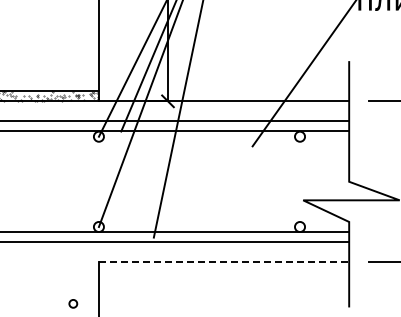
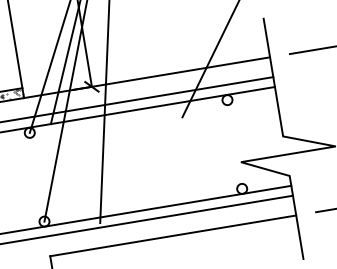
line: (224, 262) -> (173, 236), dashed -> solid

